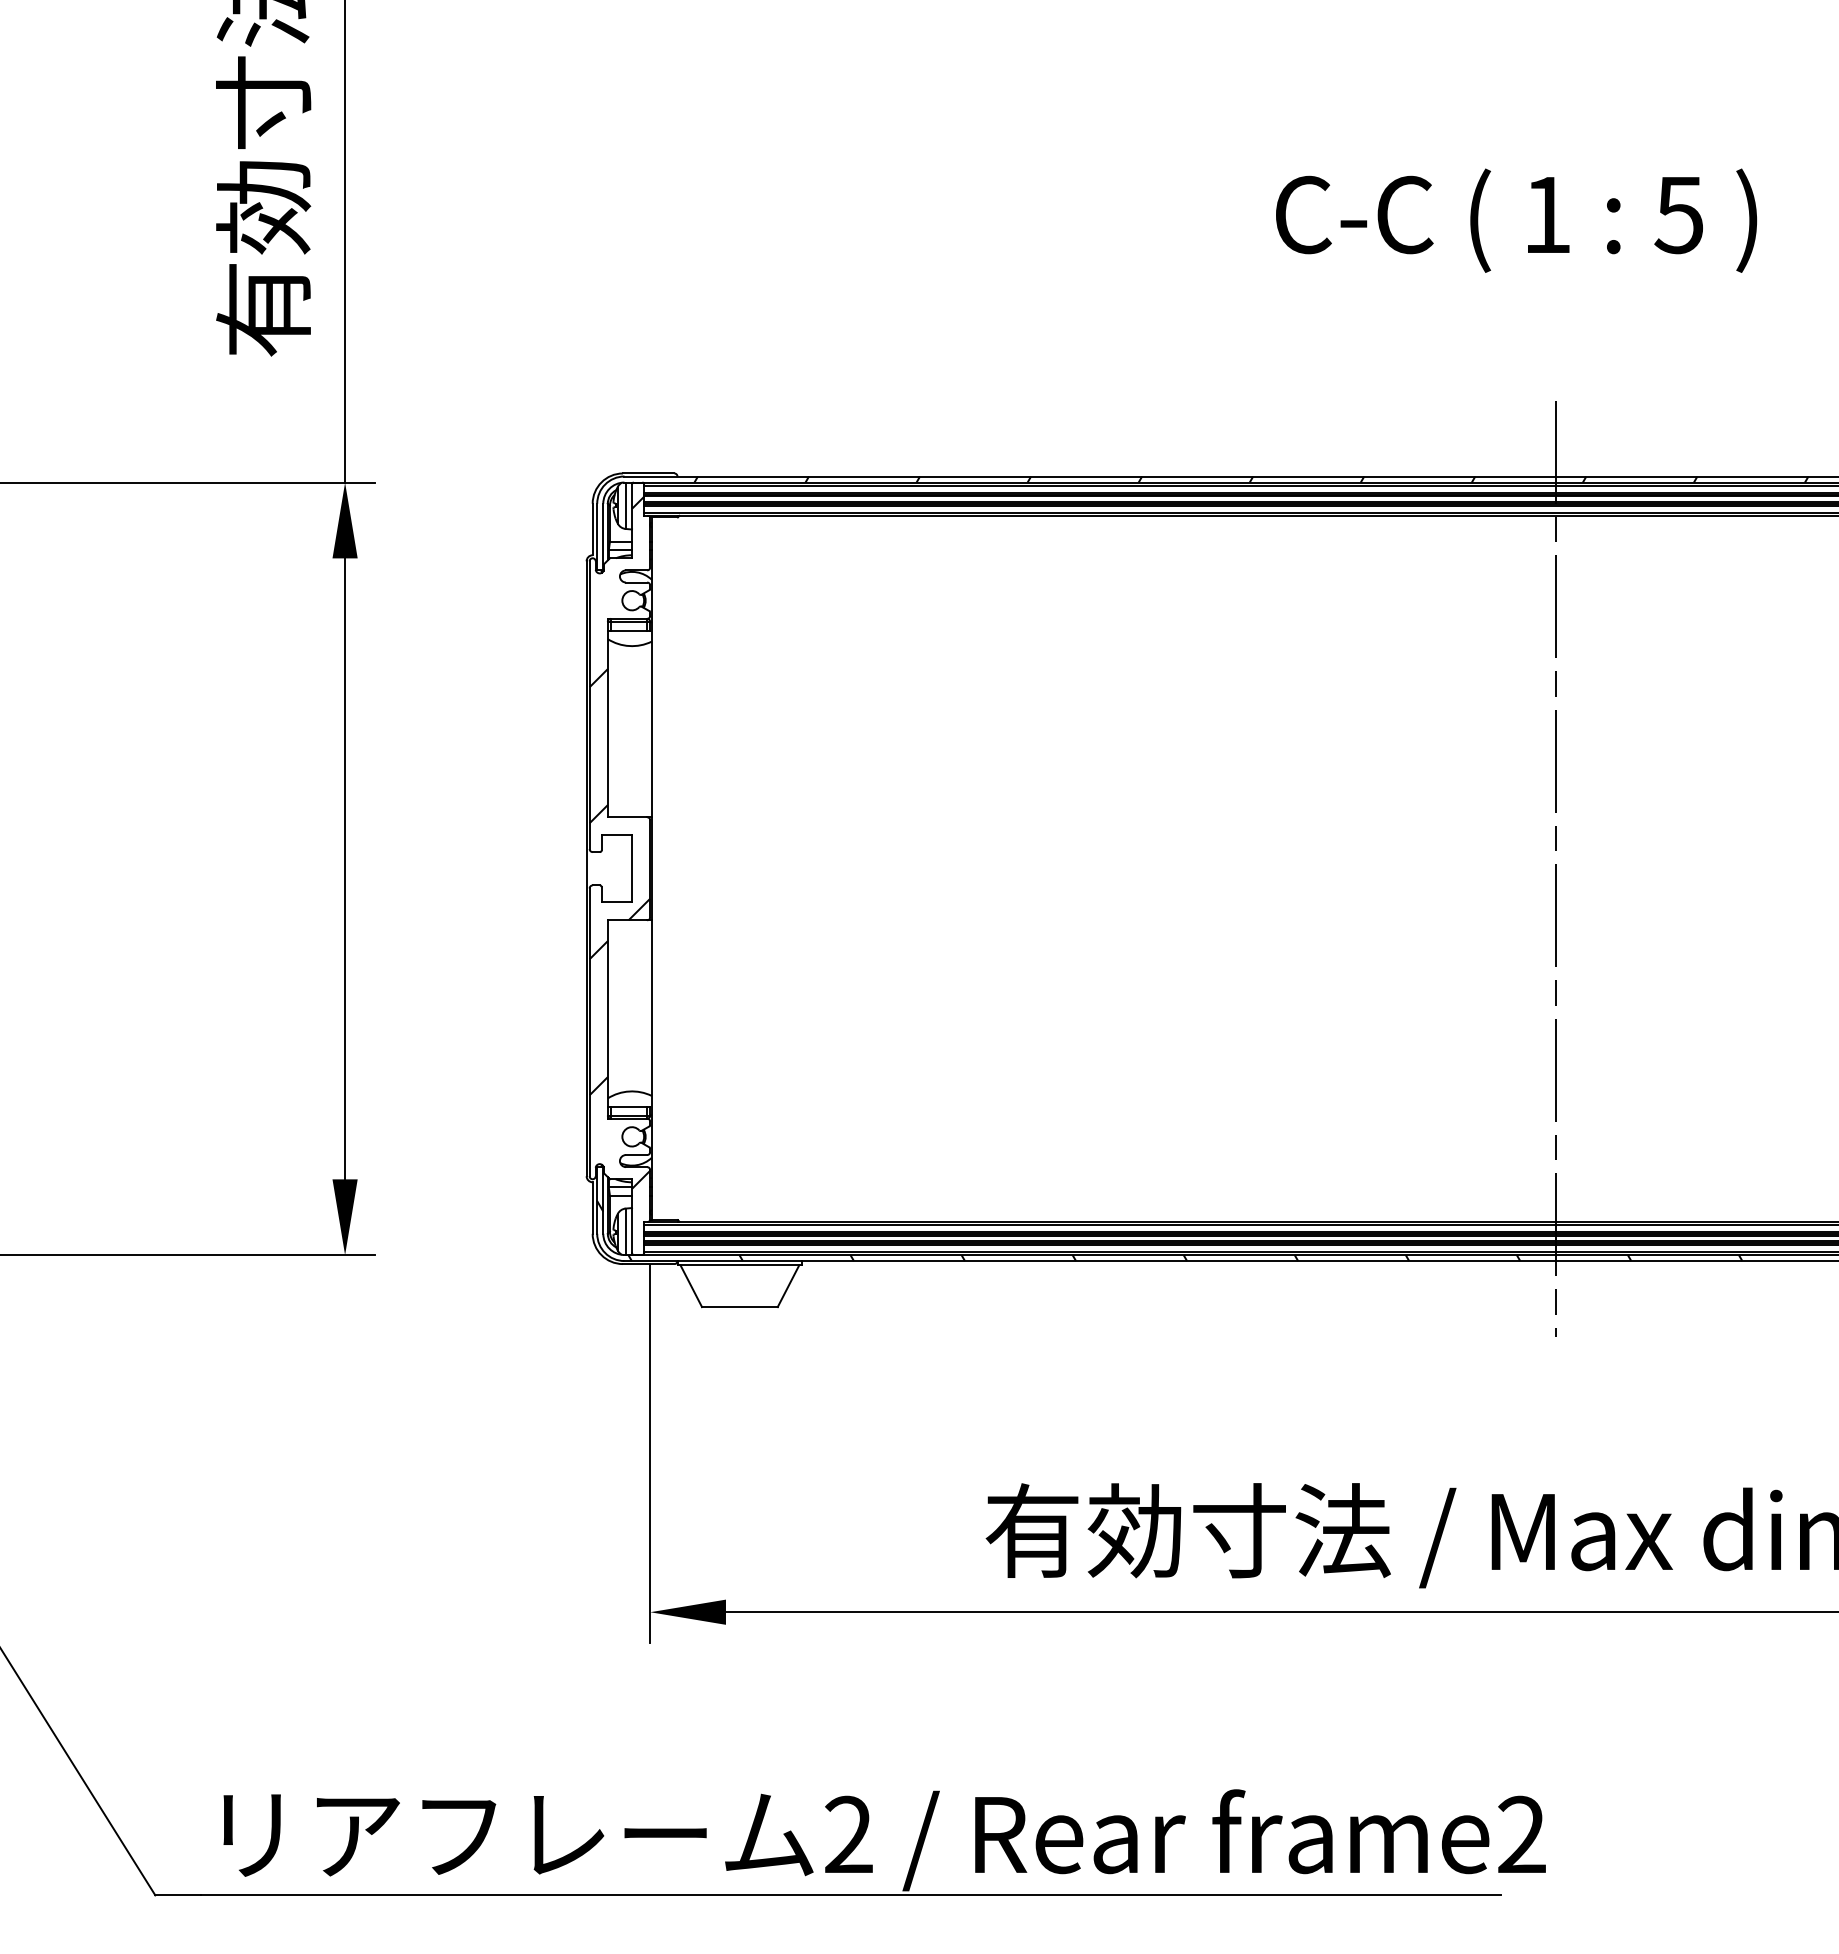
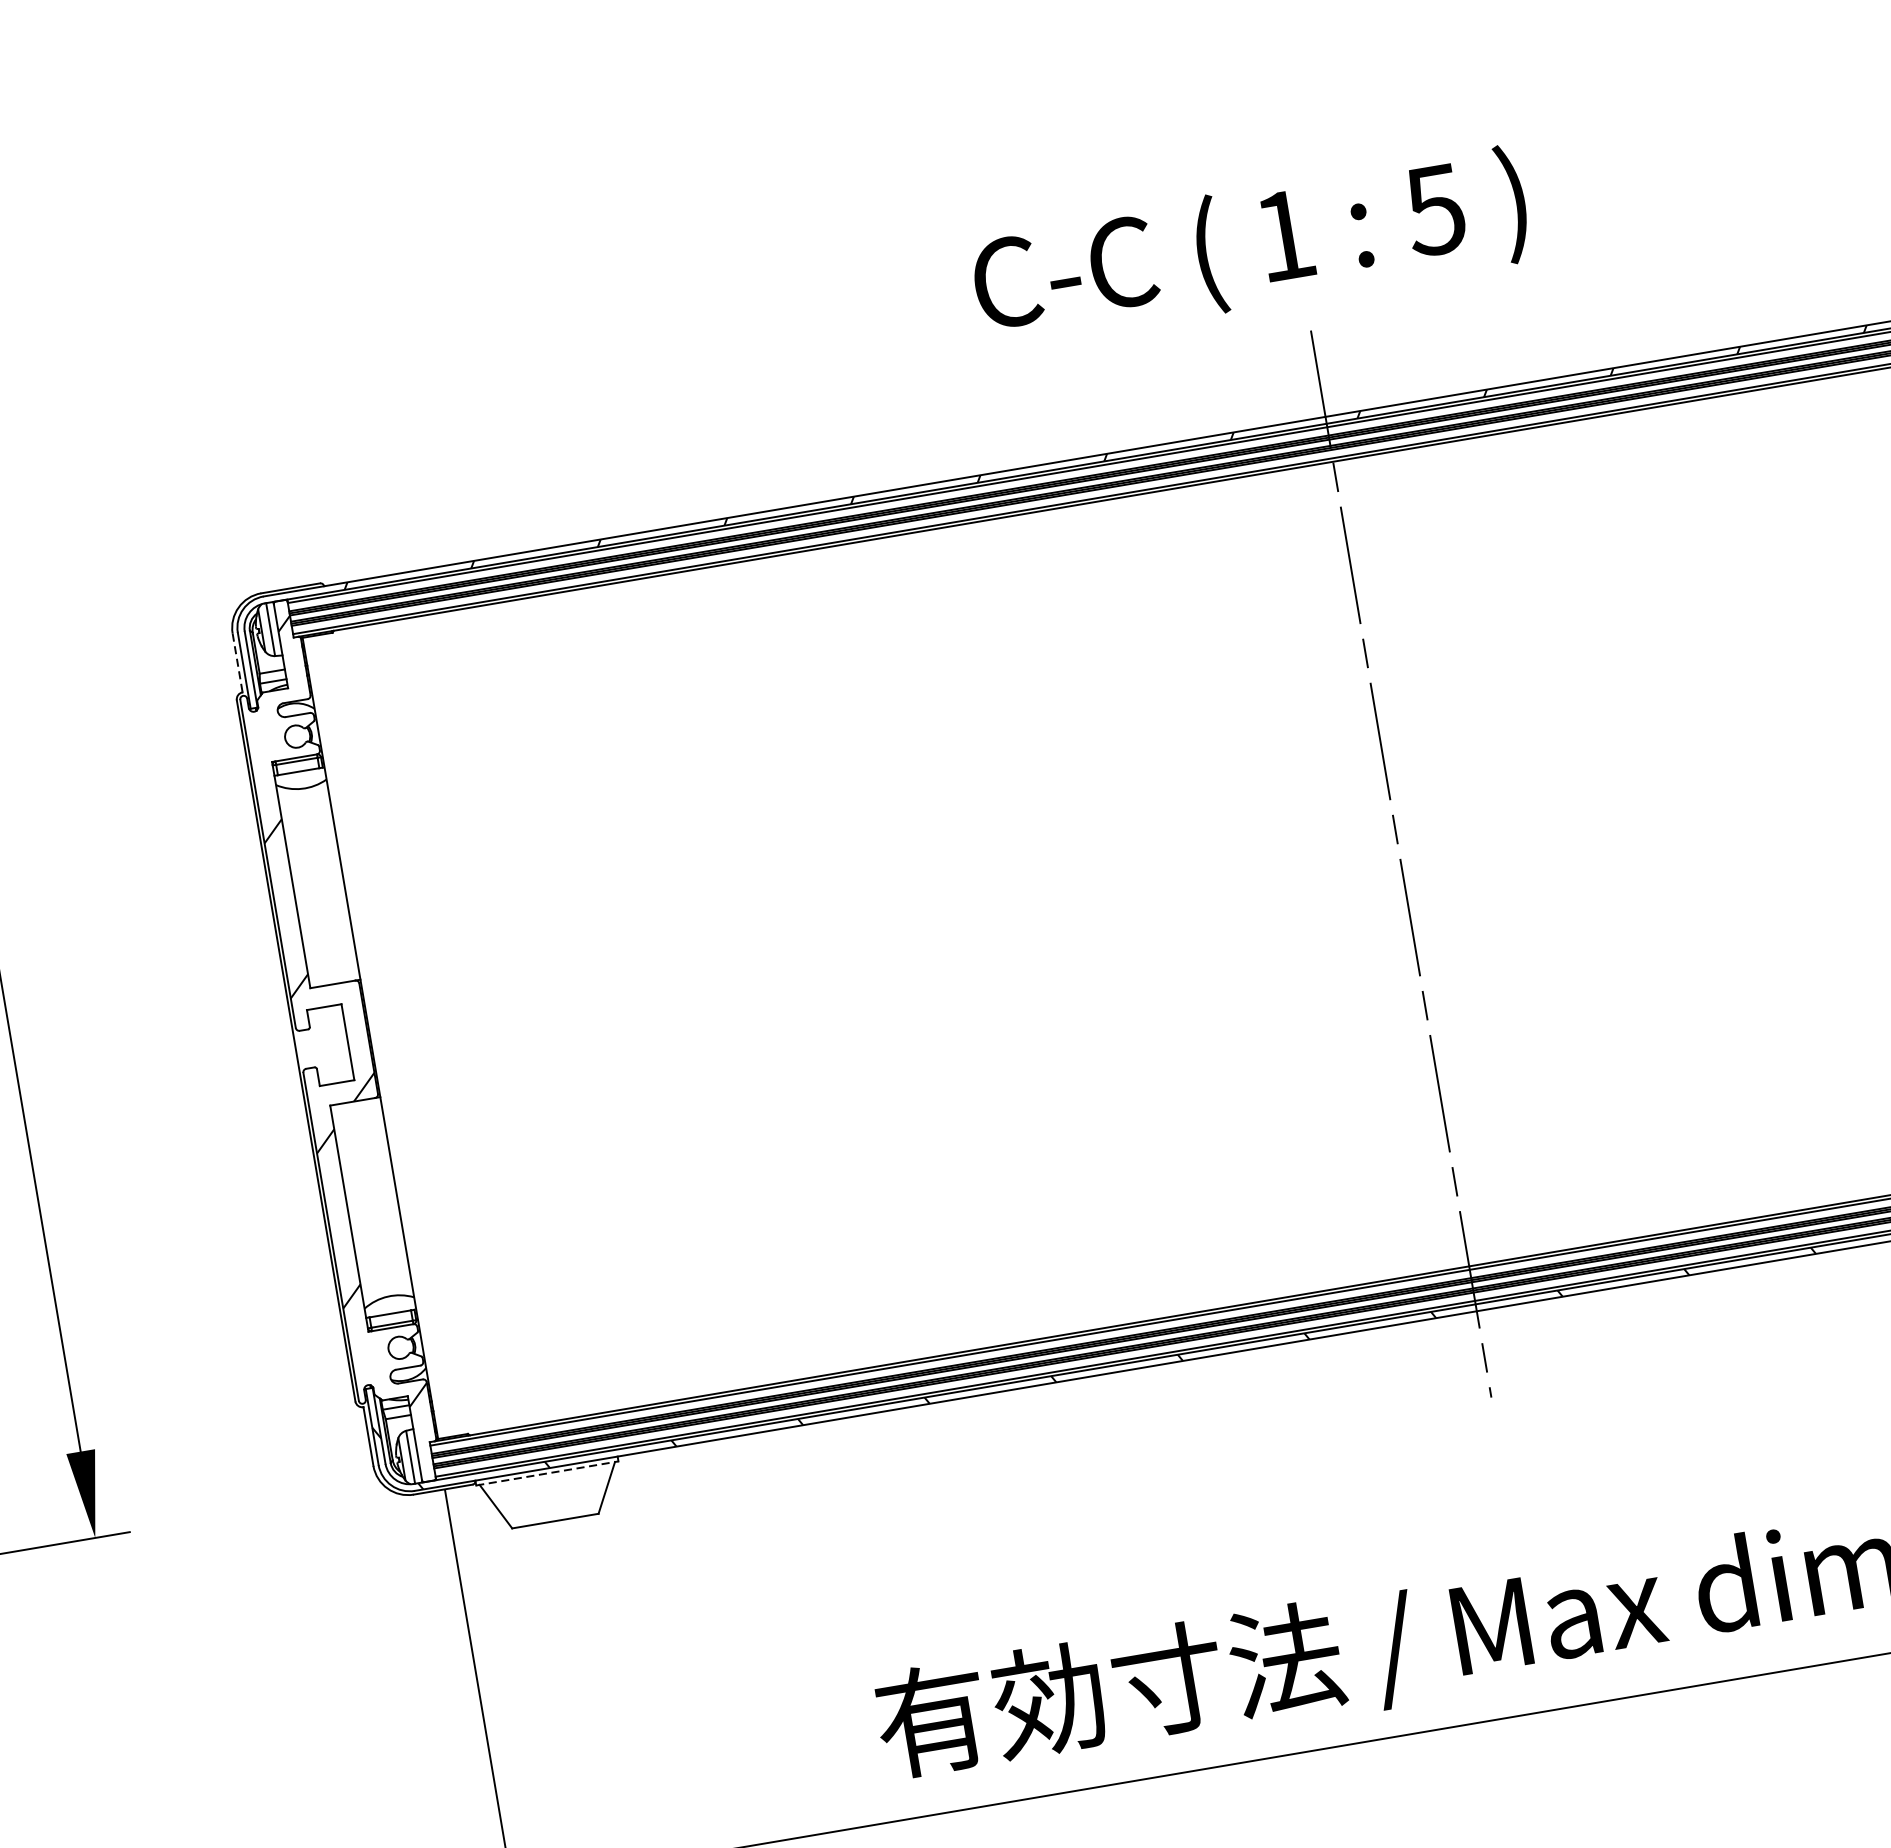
text: (1516, 220) -> (1250, 247), moved
line: (592, 529) -> (237, 663), solid -> dashed
line: (740, 1265) -> (548, 1473), solid -> dashed

